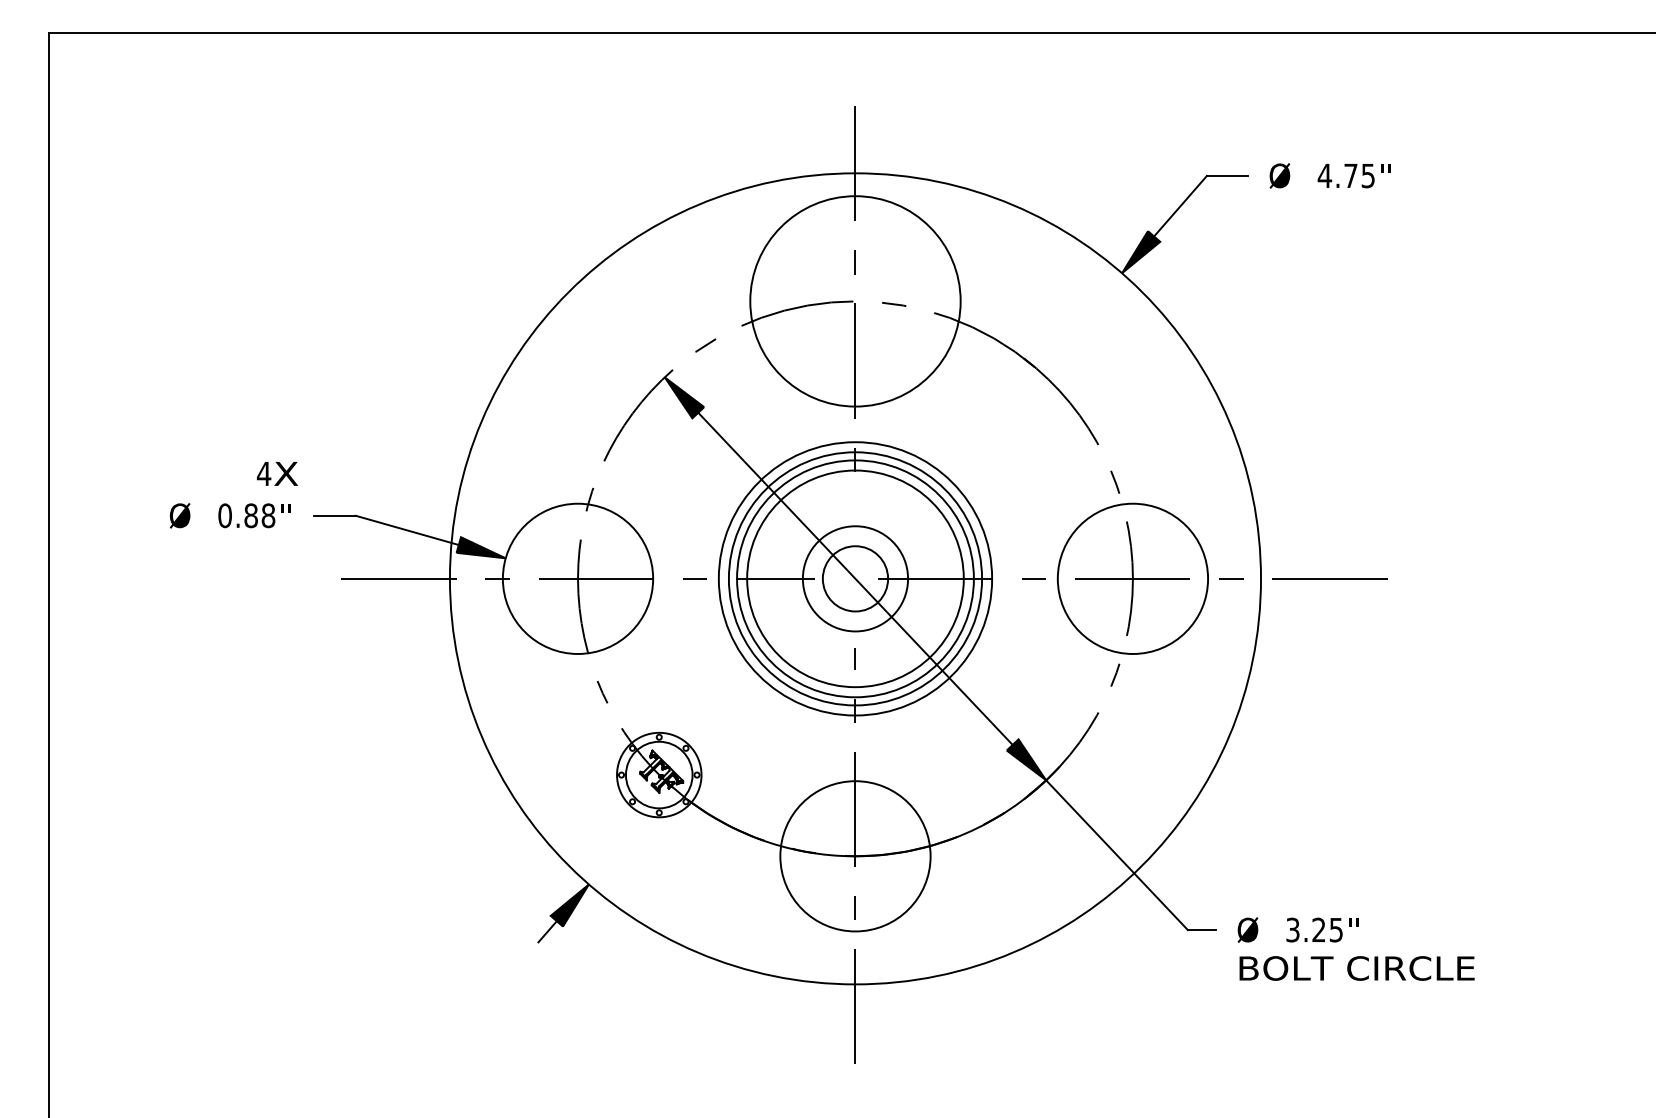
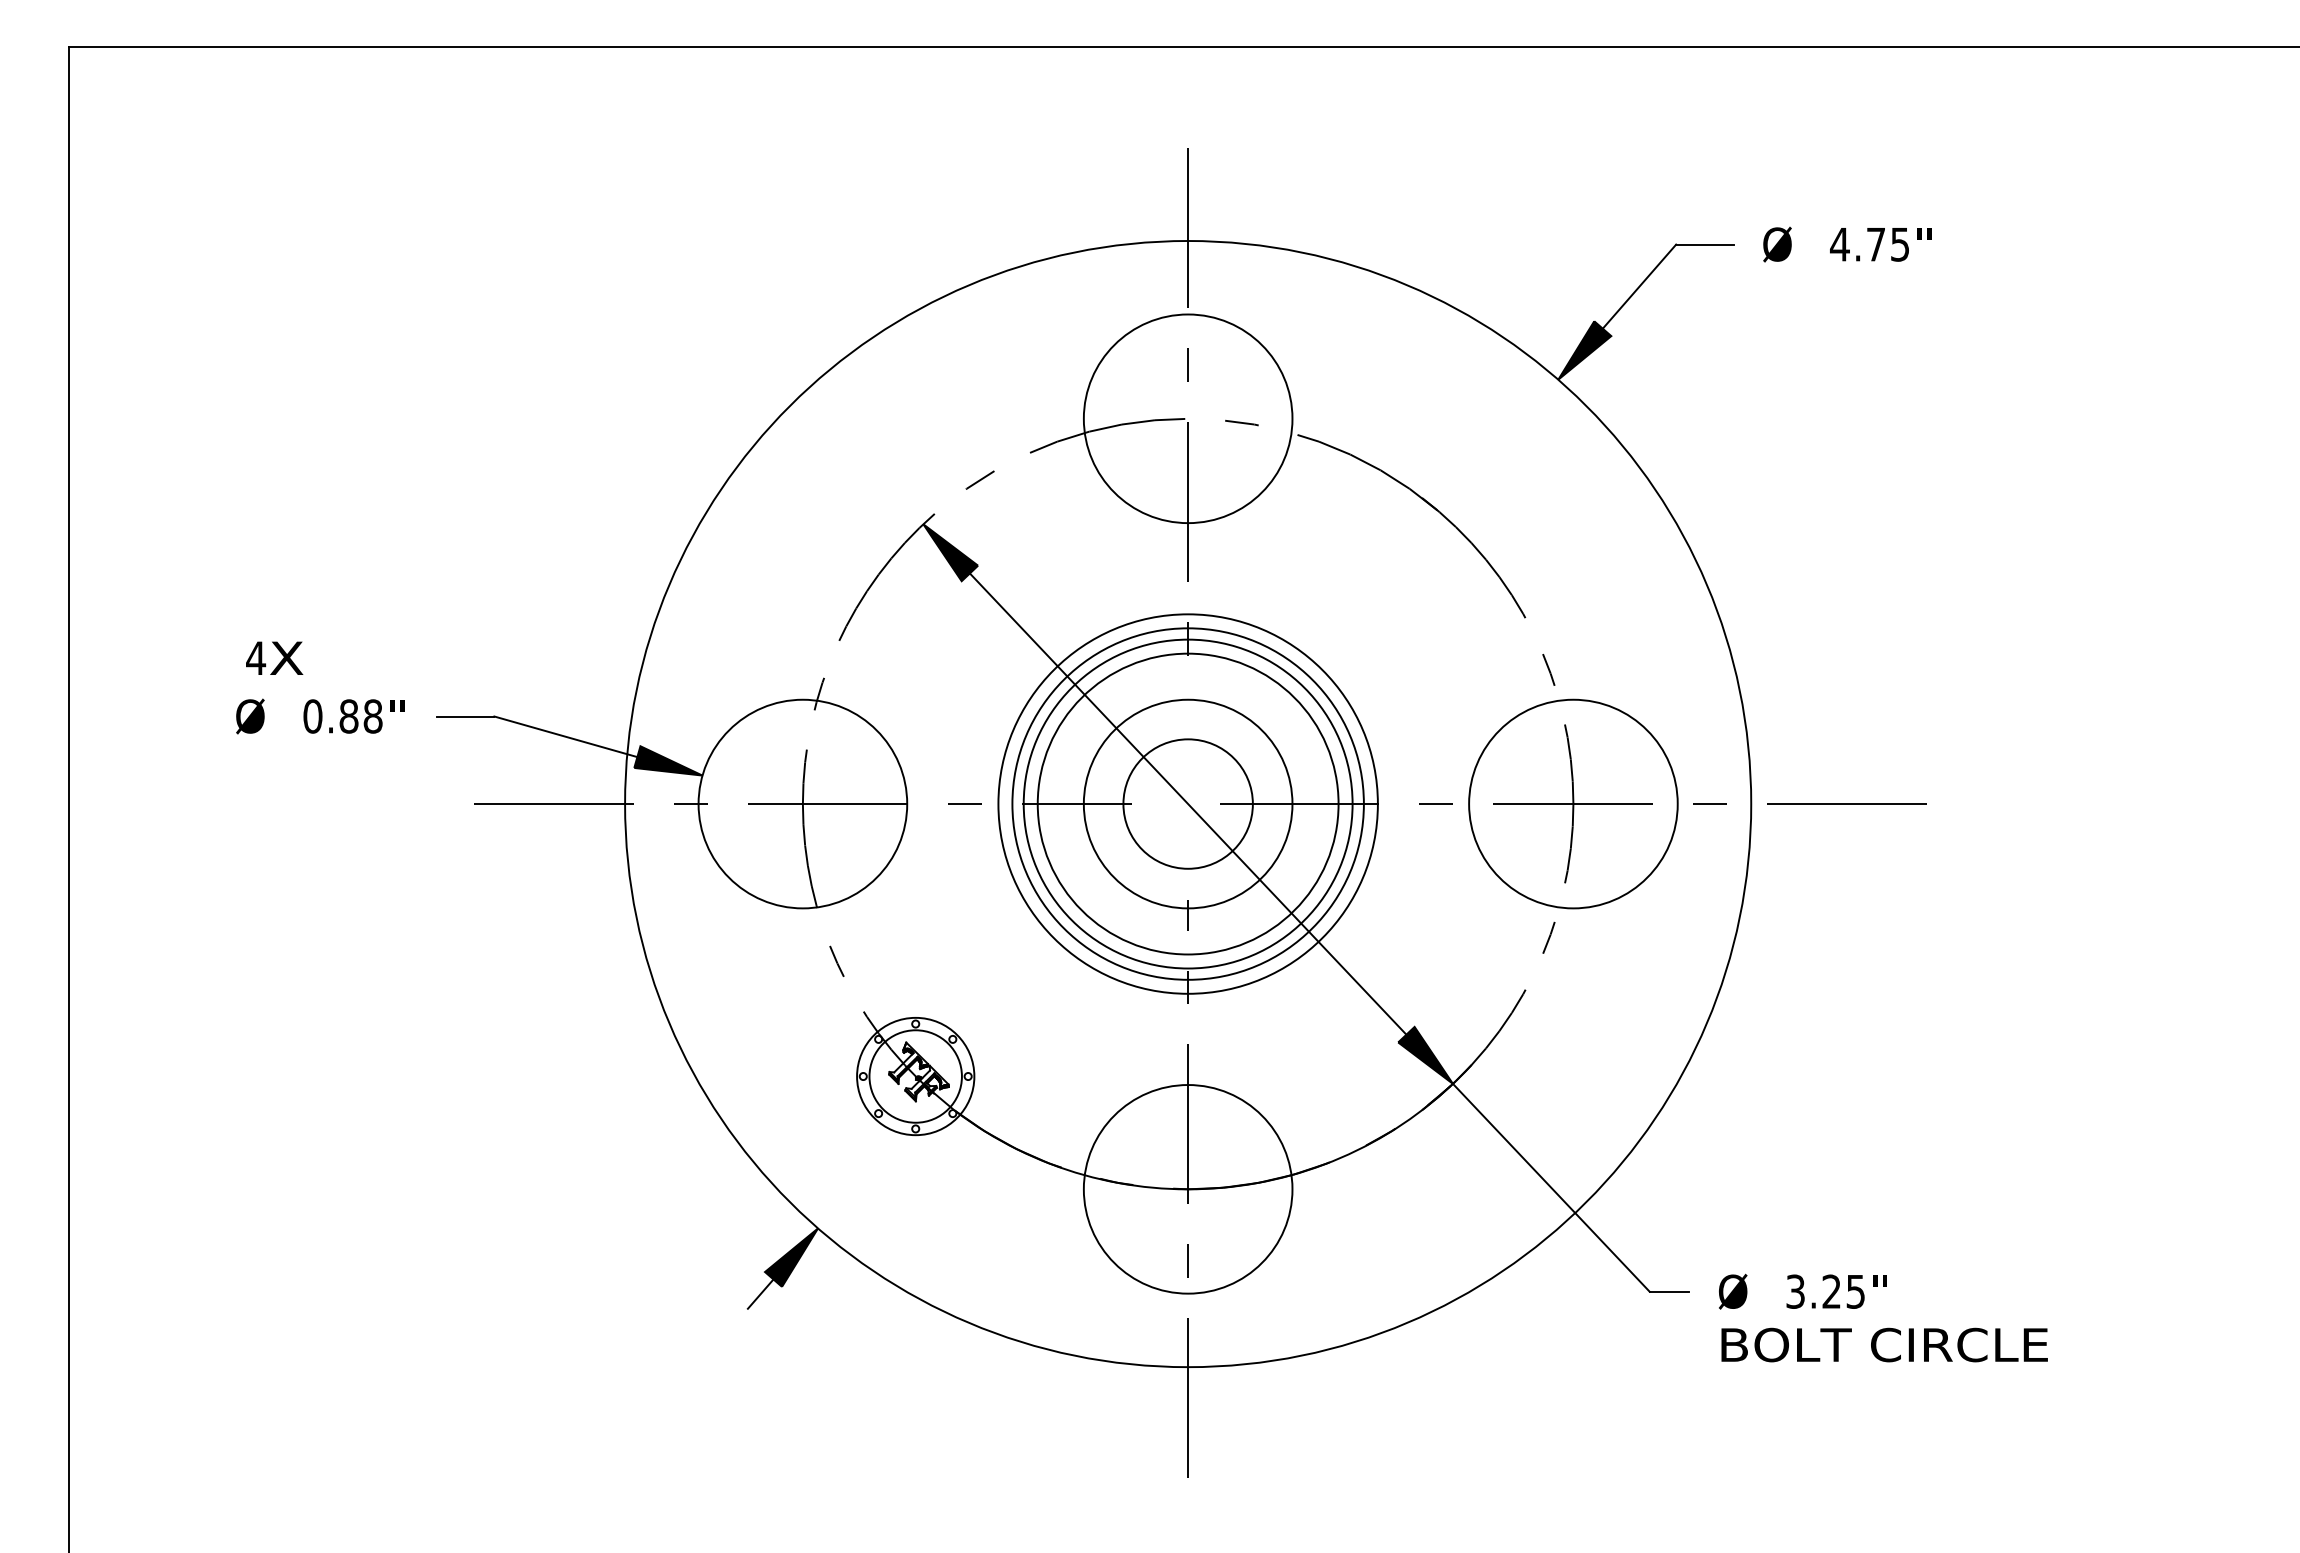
circle: (855, 301) -> (1187, 418), size x0.71
text: (277, 473) -> (274, 657), moved
circle: (855, 578) -> (1187, 803), size x1.43
circle: (855, 578) -> (1187, 803), size x1.43

